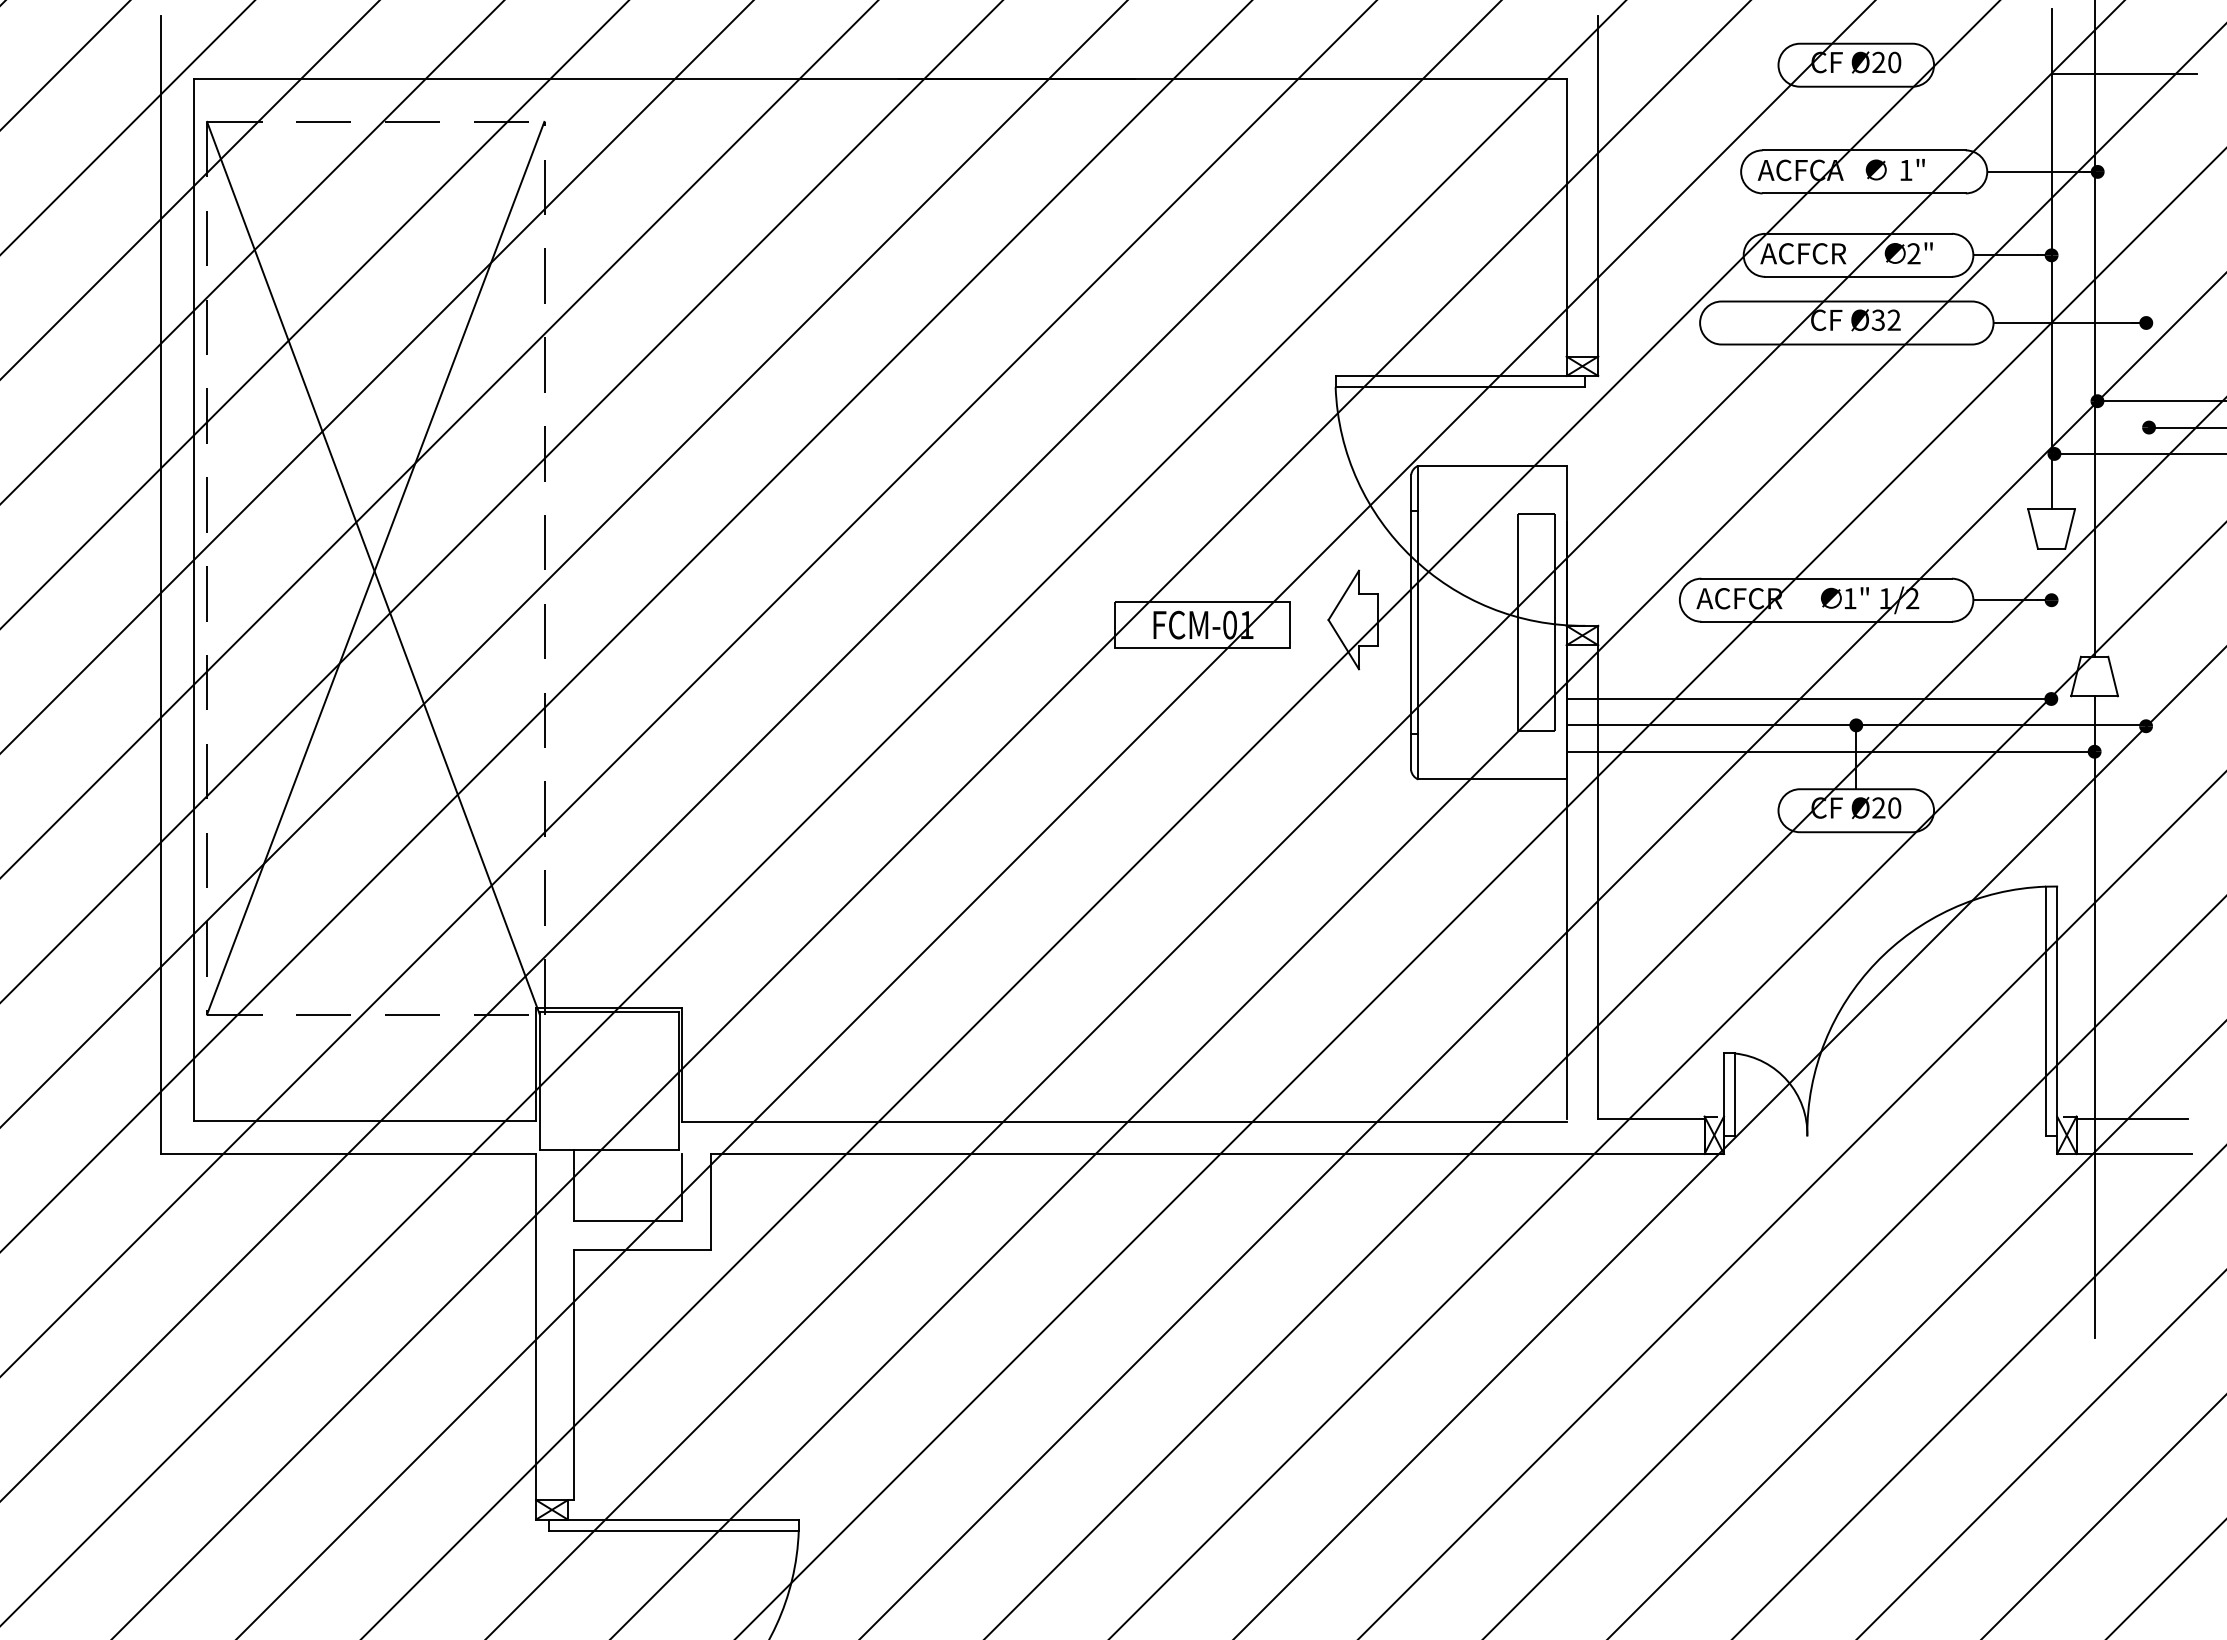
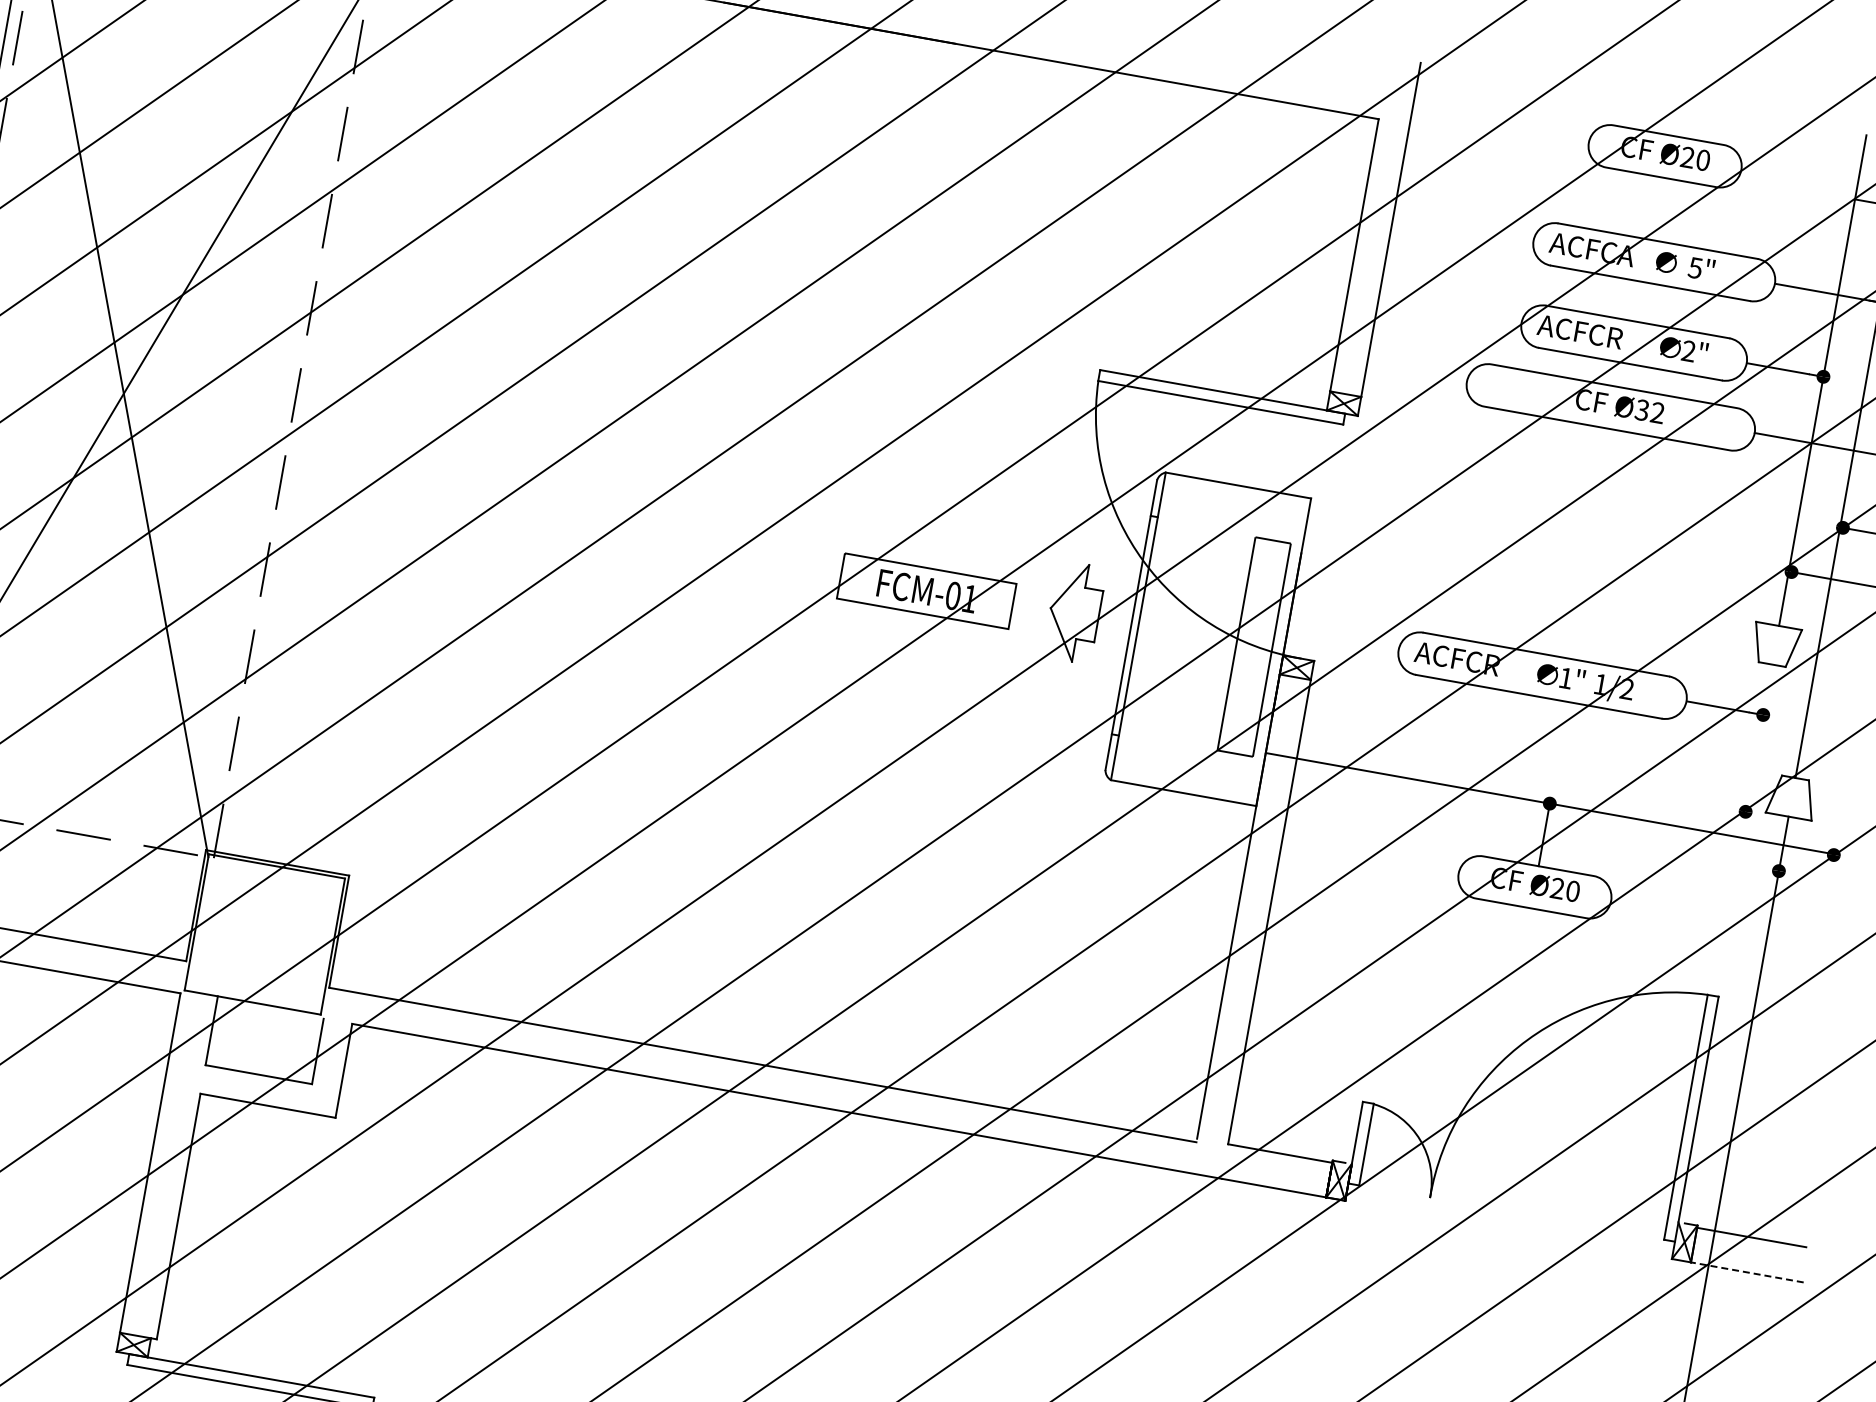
text: (1905, 170) -> (1695, 268), 1" -> 5"
line: (1808, 699) -> (1507, 769), removed
line: (1830, 751) -> (1519, 824), removed
line: (2133, 1154) -> (1746, 1272), solid -> dashed

